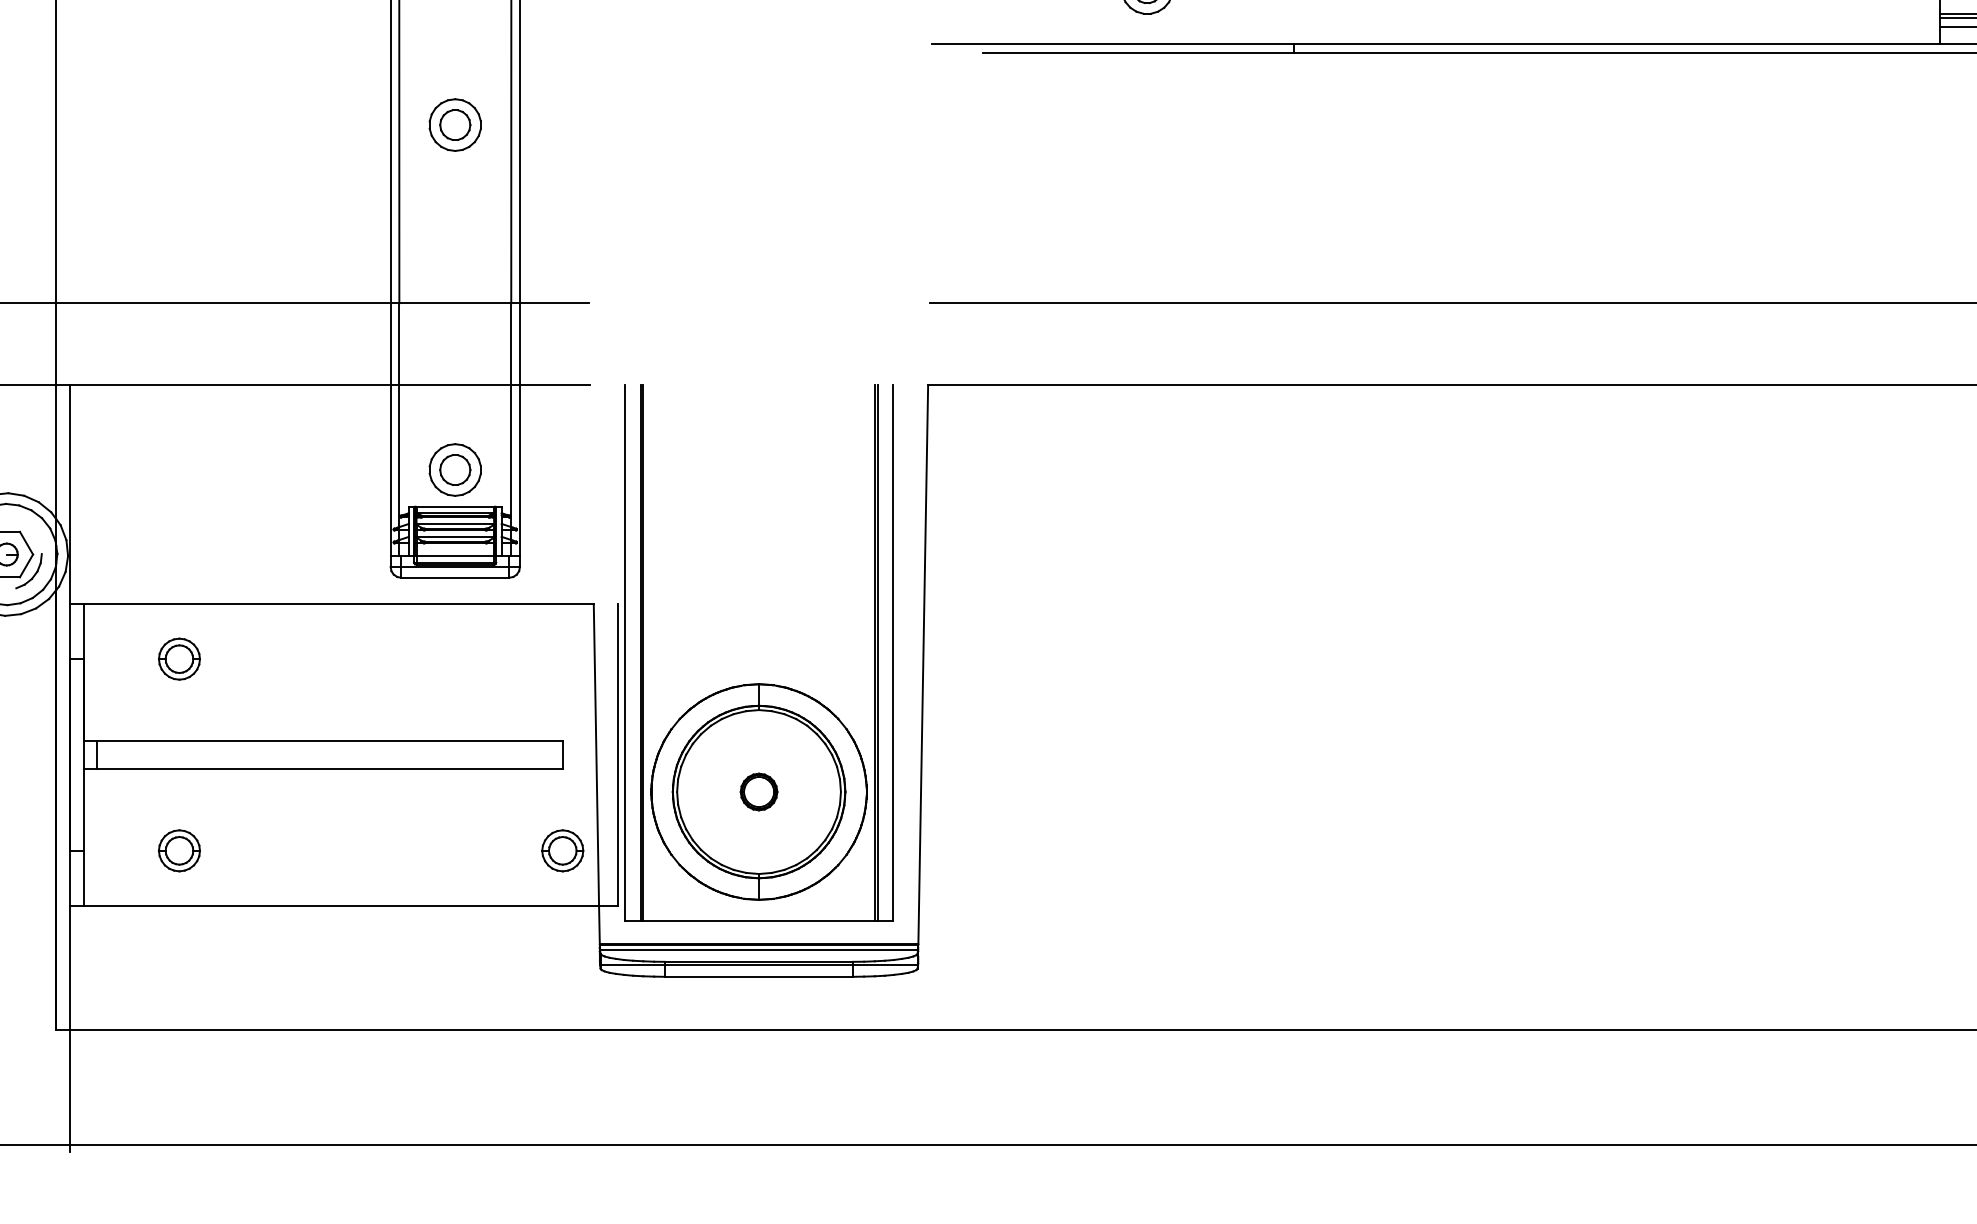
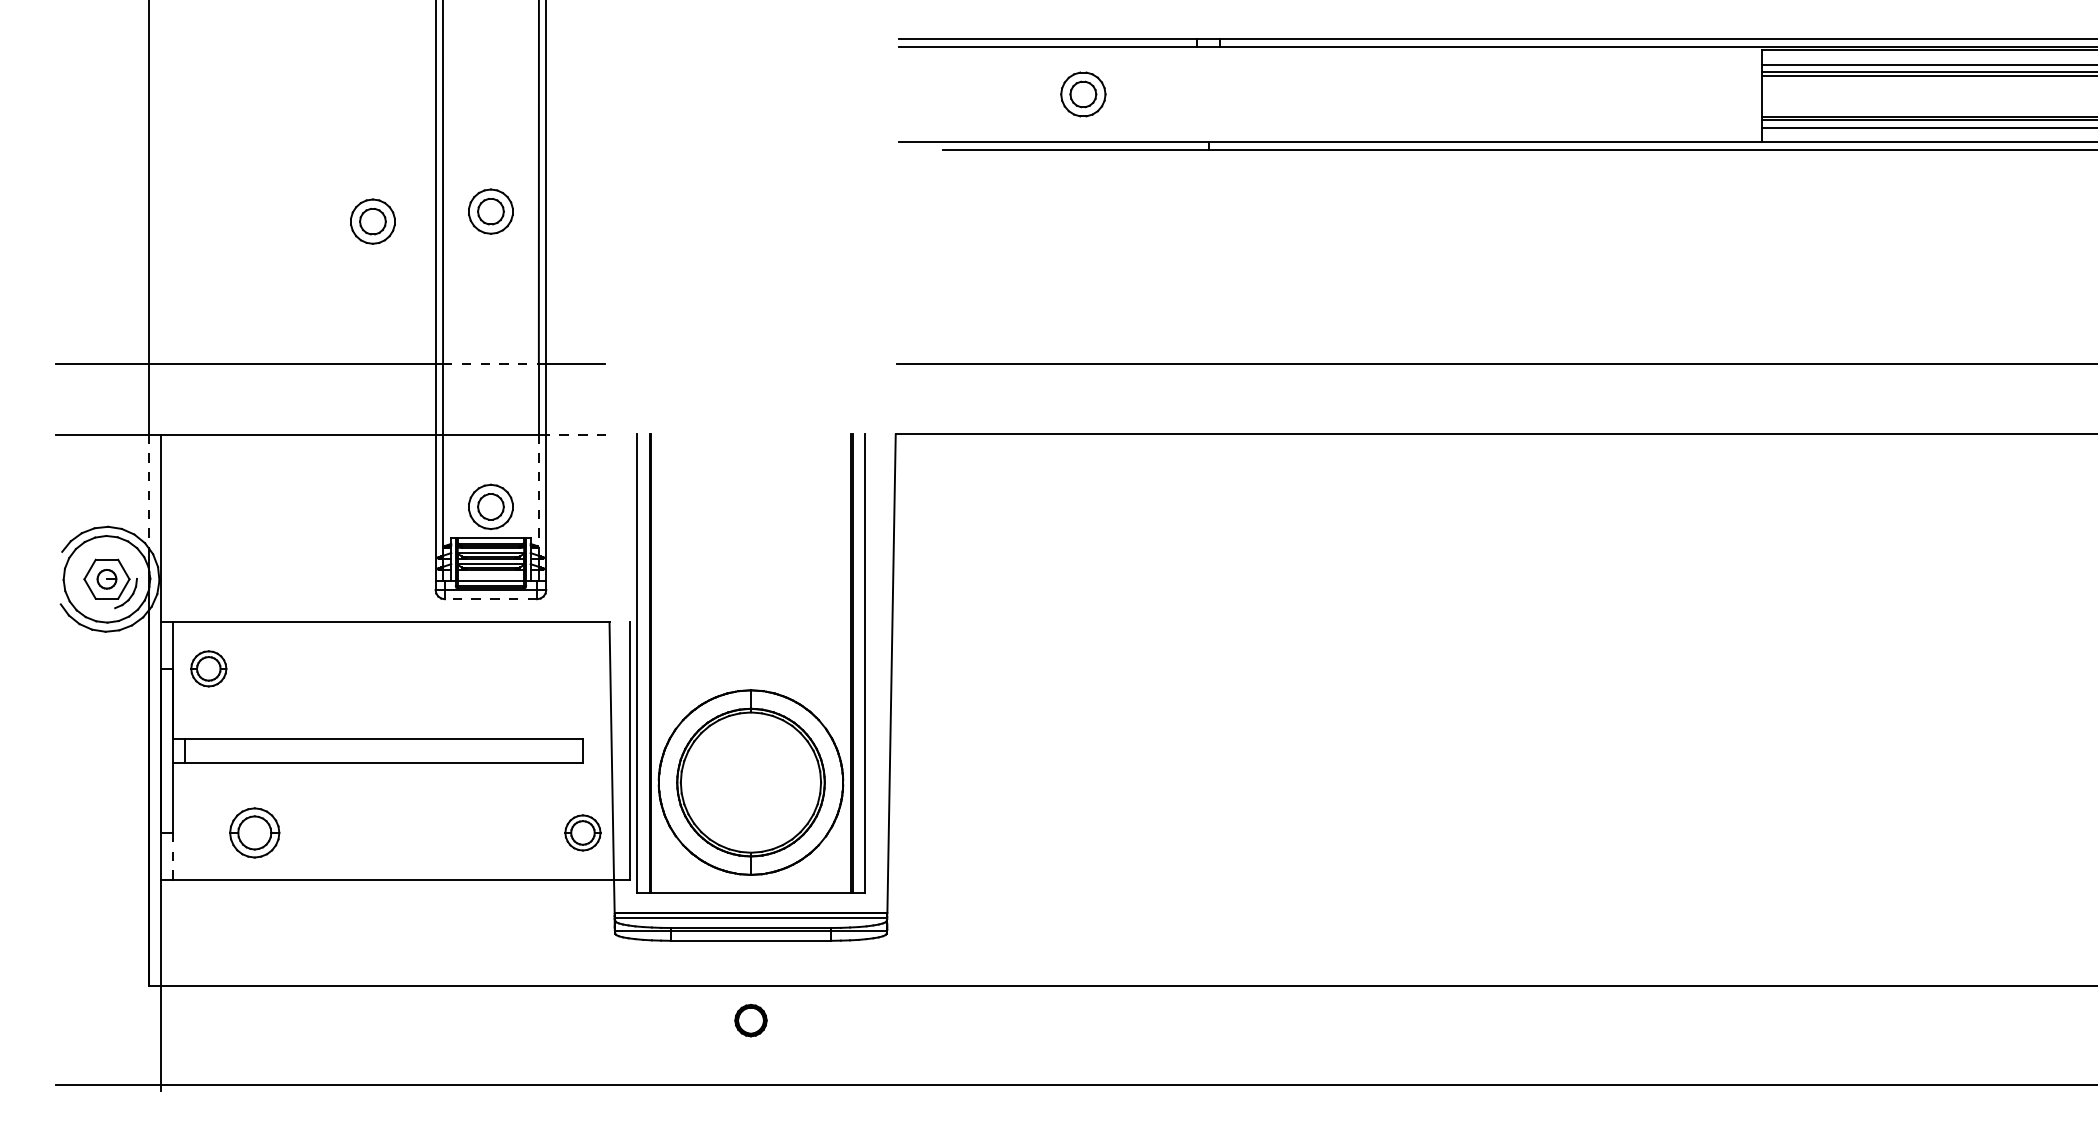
part: (316, 136) -> (372, 221), added
line: (454, 303) -> (490, 364), solid -> dashed
line: (555, 385) -> (576, 434), solid -> dashed
line: (56, 453) -> (149, 492), solid -> dashed
line: (510, 456) -> (538, 495), solid -> dashed
line: (454, 578) -> (490, 599), solid -> dashed
part: (179, 658) -> (208, 668), moved
part: (758, 791) -> (750, 1020), moved
part: (179, 850) -> (254, 832), size x1.4
line: (83, 877) -> (172, 855), solid -> dashed

